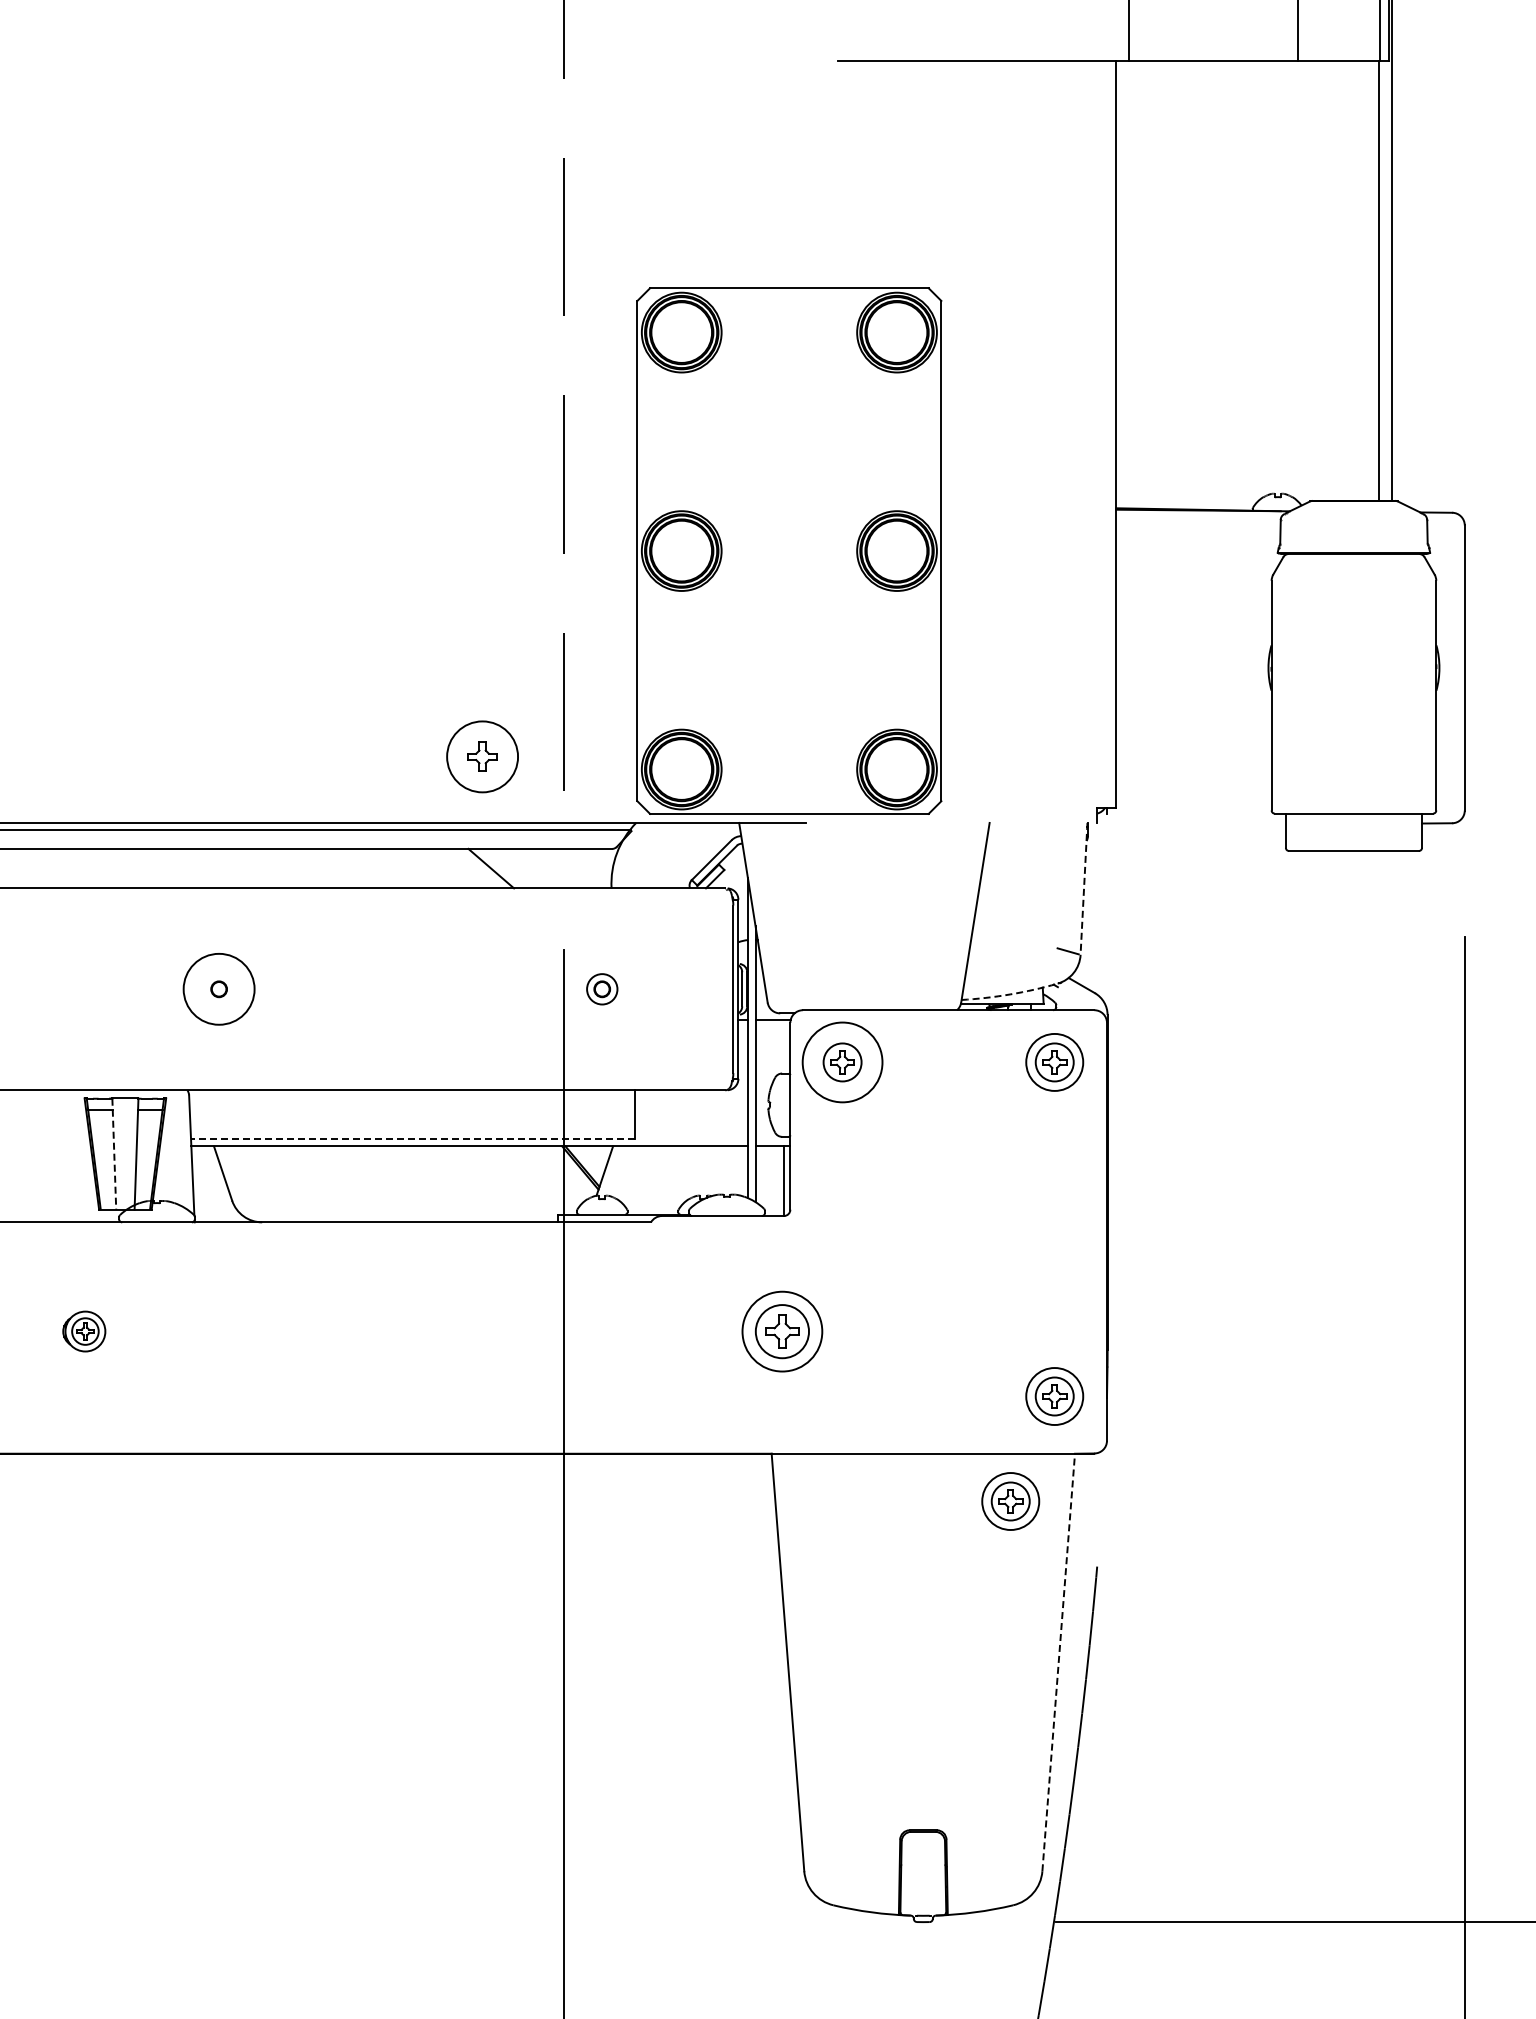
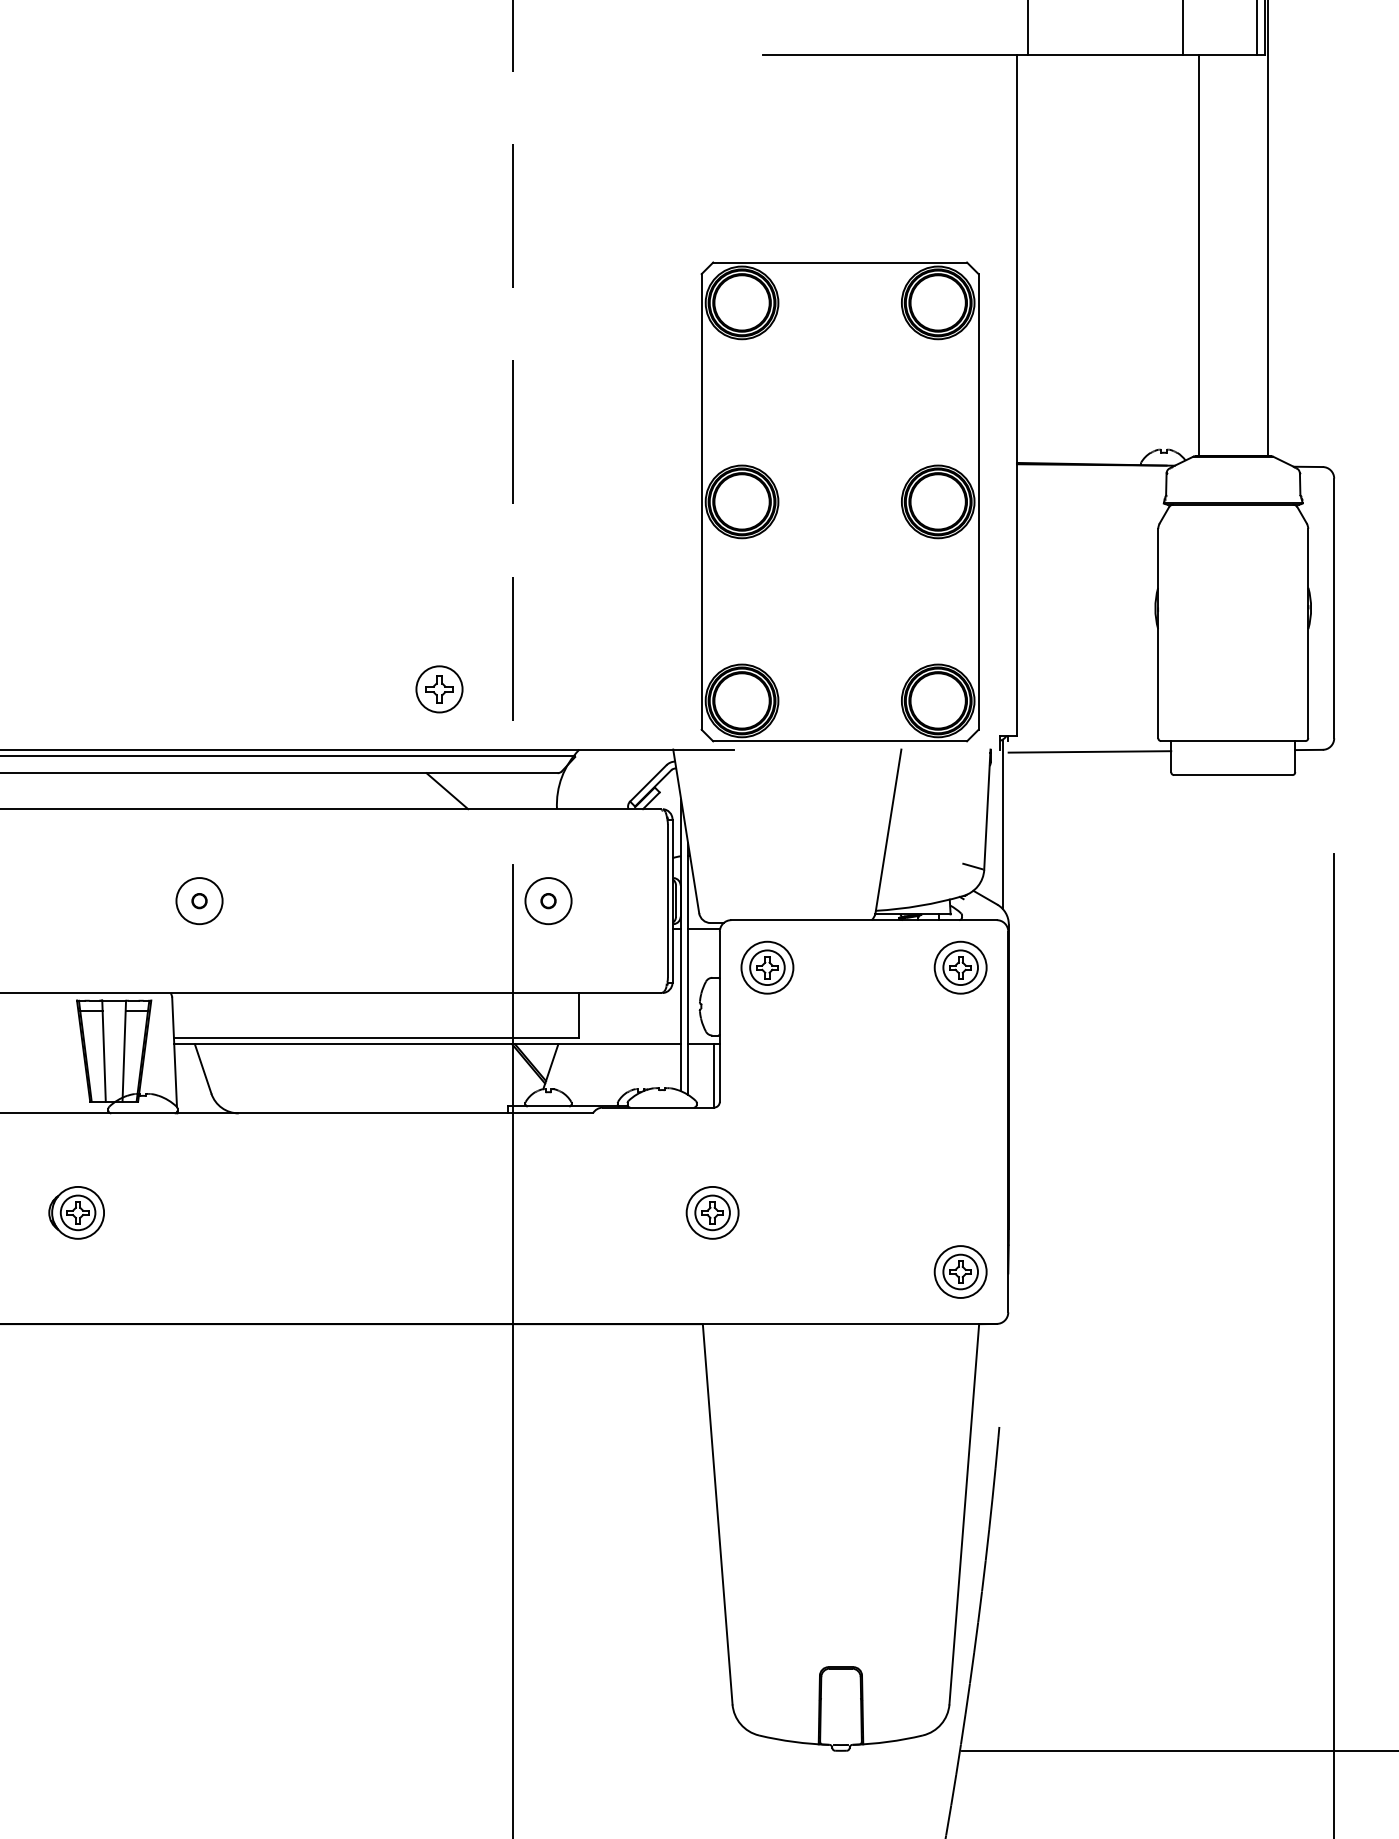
line: (1378, 280) -> (1198, 255), moved
part: (789, 550) -> (840, 501), moved
circle: (482, 756) -> (439, 689), size x0.71
line: (1196, 825) -> (1089, 751), added
line: (1084, 889) -> (987, 810), dashed -> solid
line: (1100, 904) -> (1002, 823), added
circle: (218, 988) -> (198, 900), size x0.71
circle: (601, 988) -> (547, 900), size x1.67
arc: (1010, 994) -> (920, 905), dashed -> solid
circle: (842, 1061) -> (767, 966), size x0.71
line: (412, 1139) -> (375, 1037), dashed -> solid
line: (114, 1154) -> (104, 1051), dashed -> solid
part: (84, 1331) -> (76, 1212), size x1.43
part: (782, 1331) -> (712, 1212), size x0.71
part: (1010, 1501) -> (920, 1367), removed
line: (1058, 1662) -> (964, 1514), dashed -> solid

